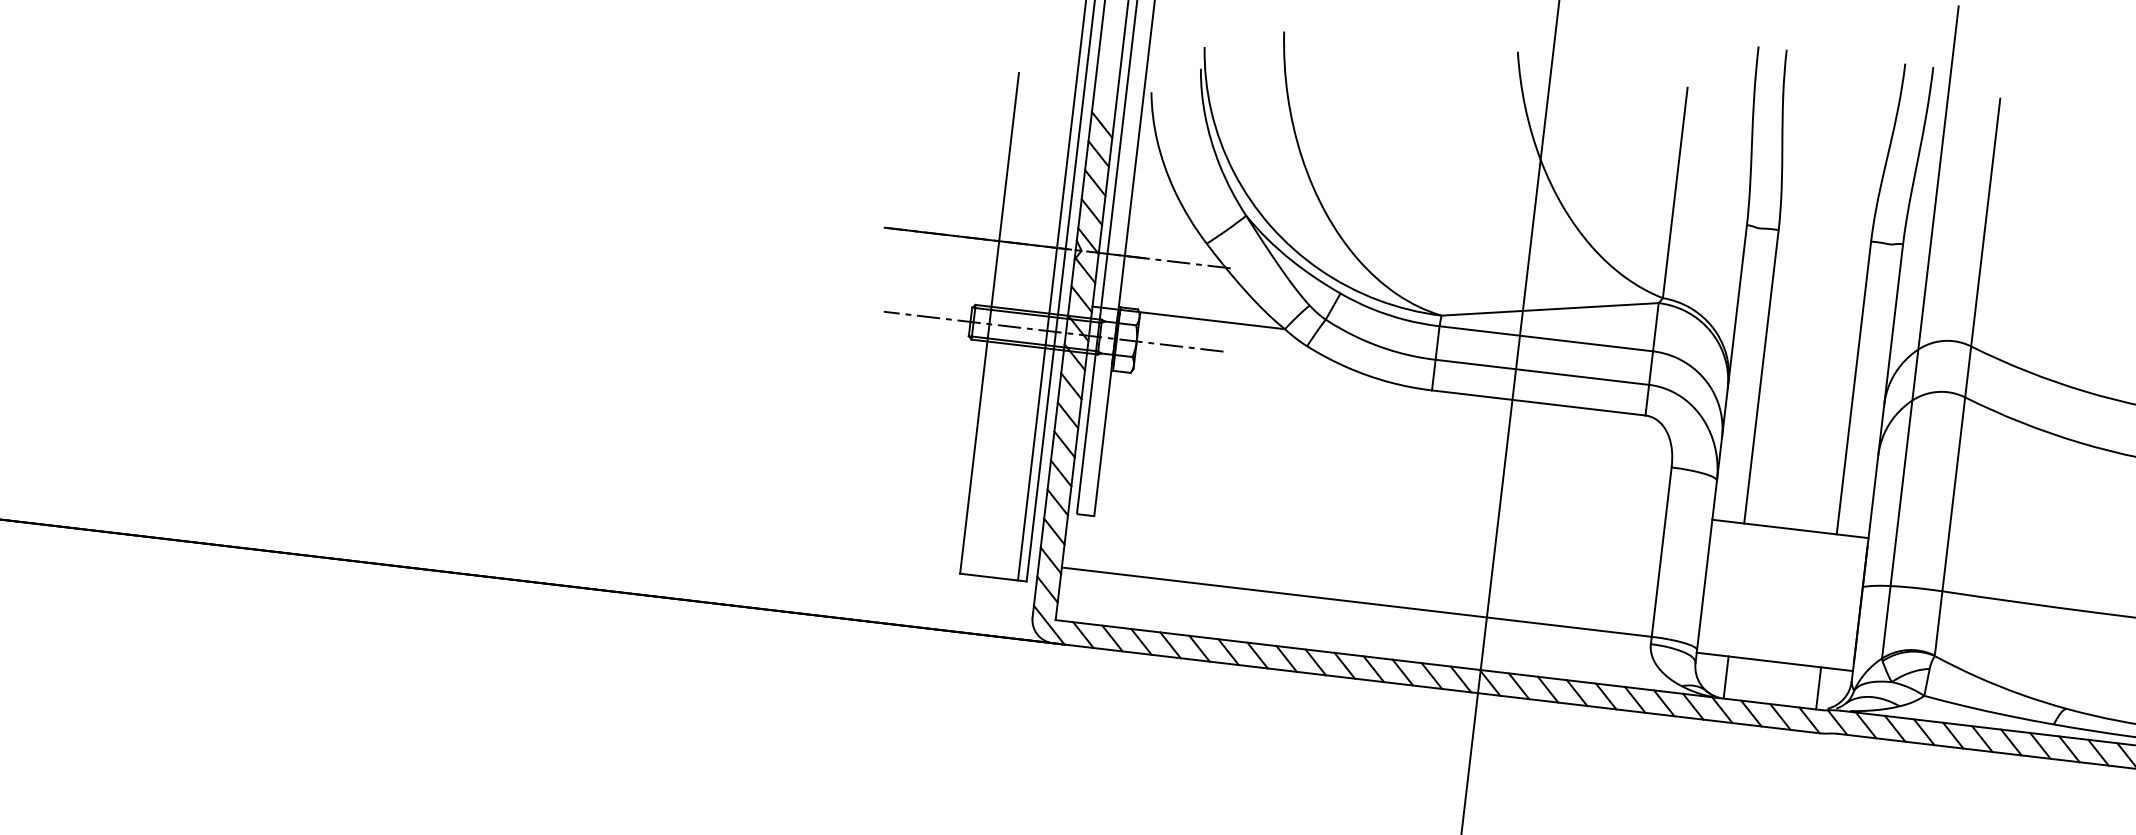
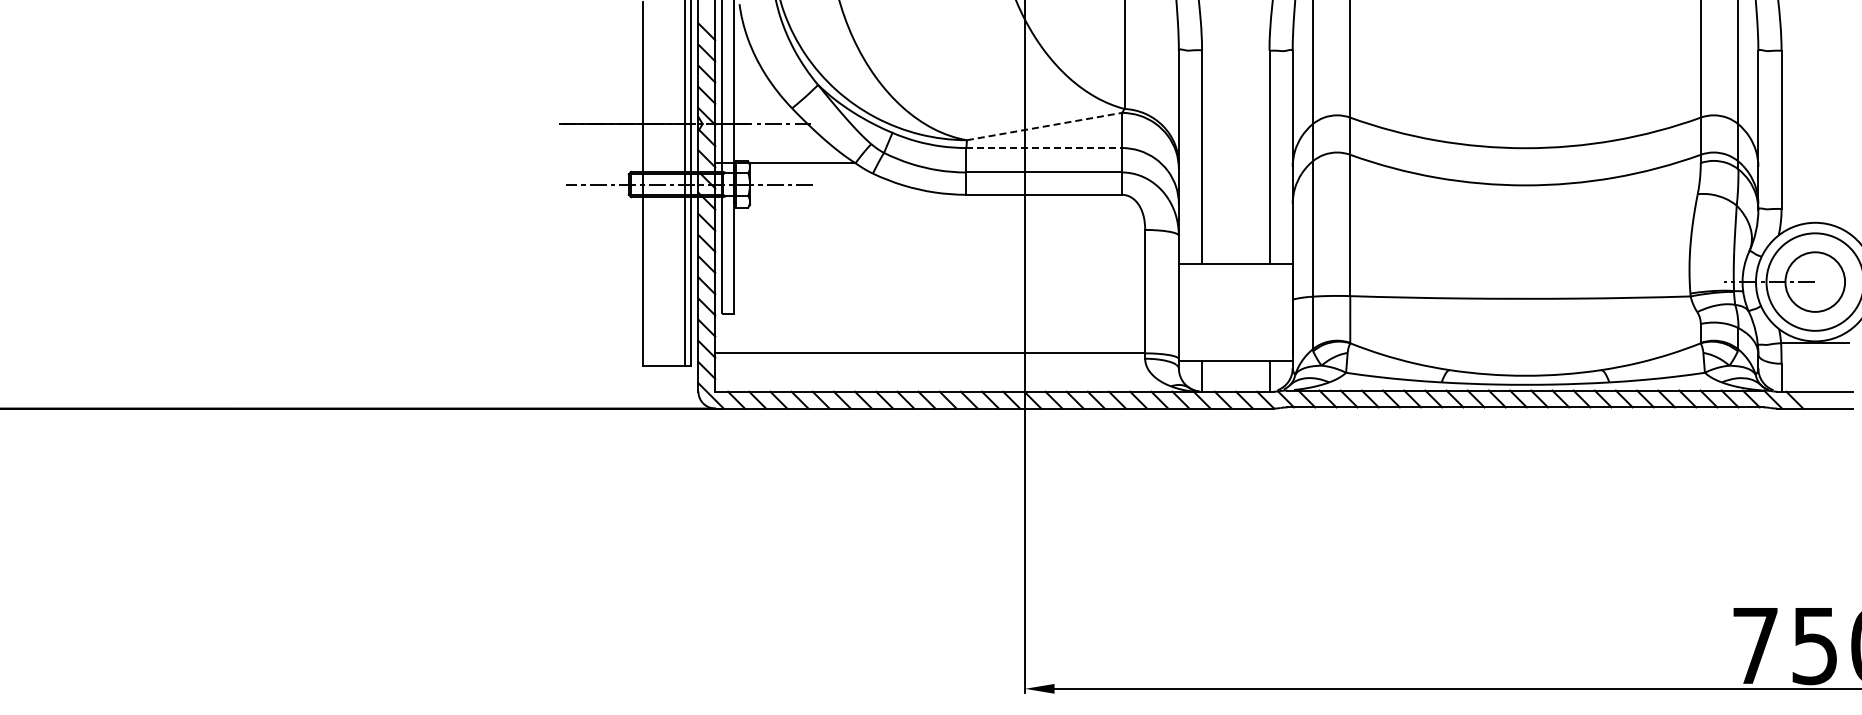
line: (1550, 309) -> (1044, 126), solid -> dashed
line: (1546, 339) -> (1044, 148), solid -> dashed

